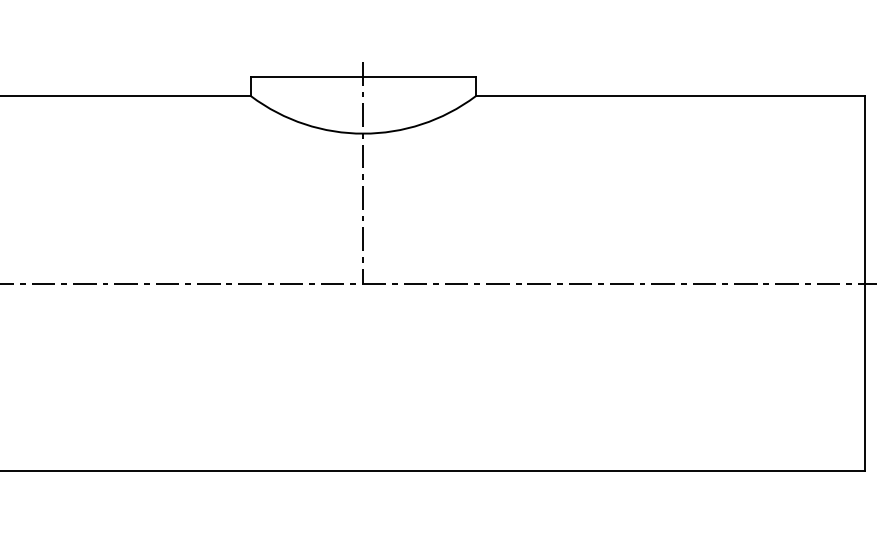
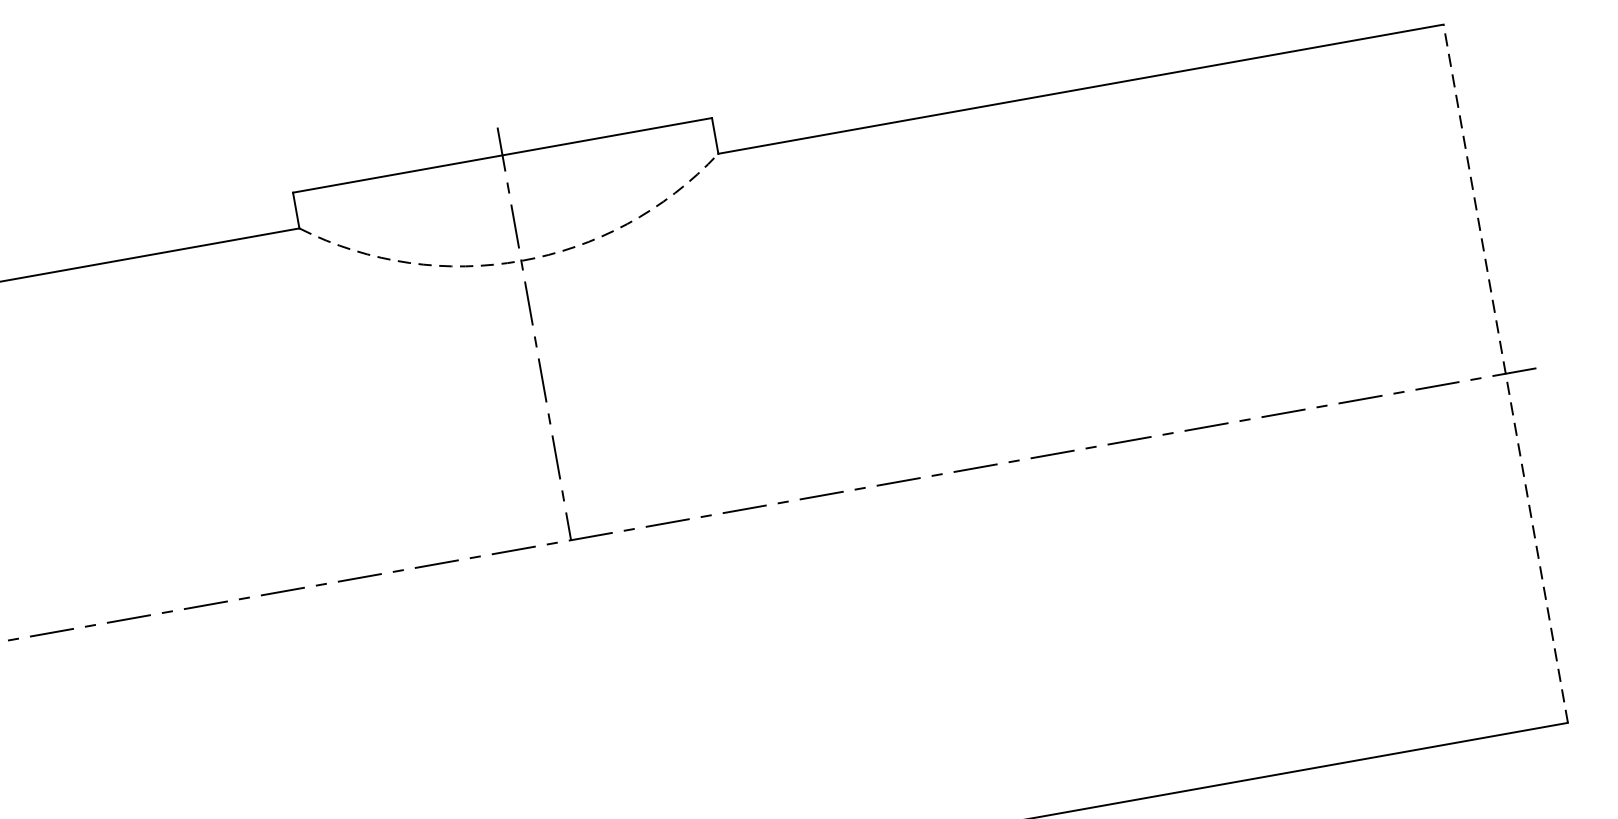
arc: (363, 133) -> (521, 260), solid -> dashed
line: (864, 283) -> (1504, 373), solid -> dashed

